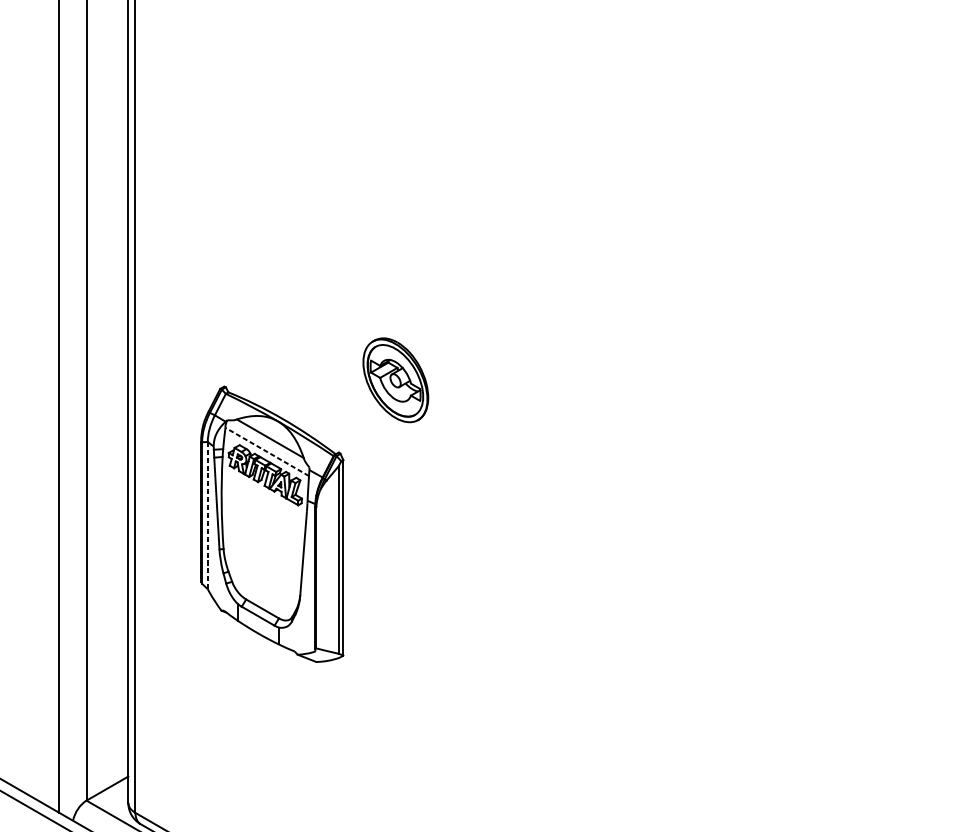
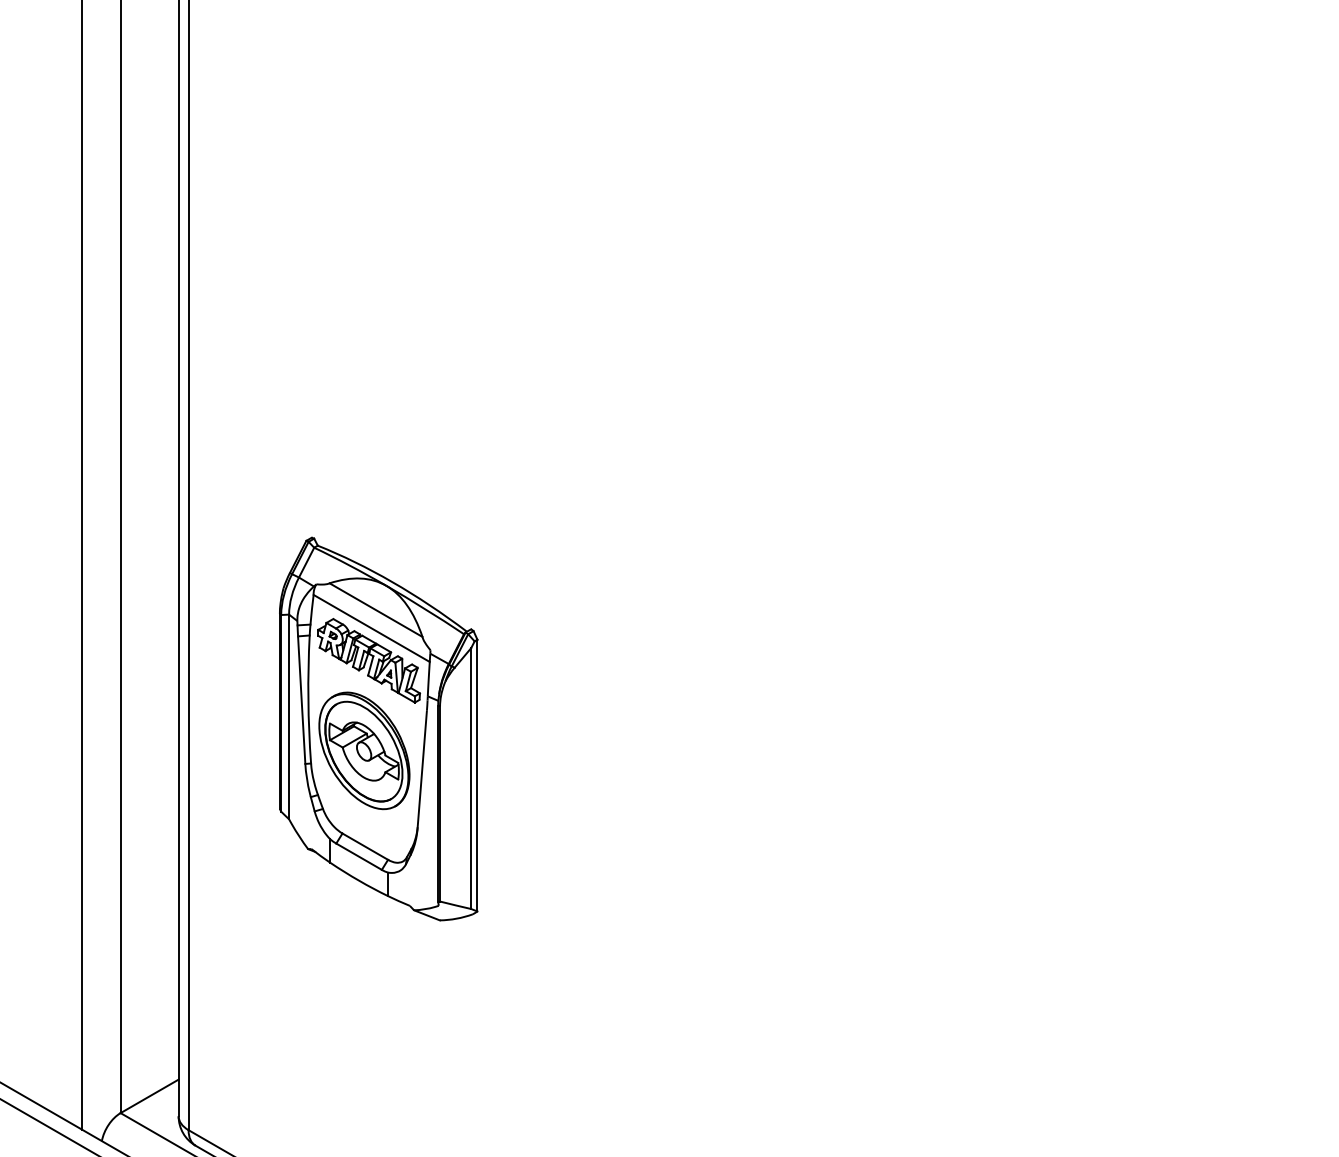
part: (395, 380) -> (364, 750), moved
line: (267, 451) -> (371, 628), dashed -> solid
line: (208, 515) -> (289, 716), dashed -> solid

